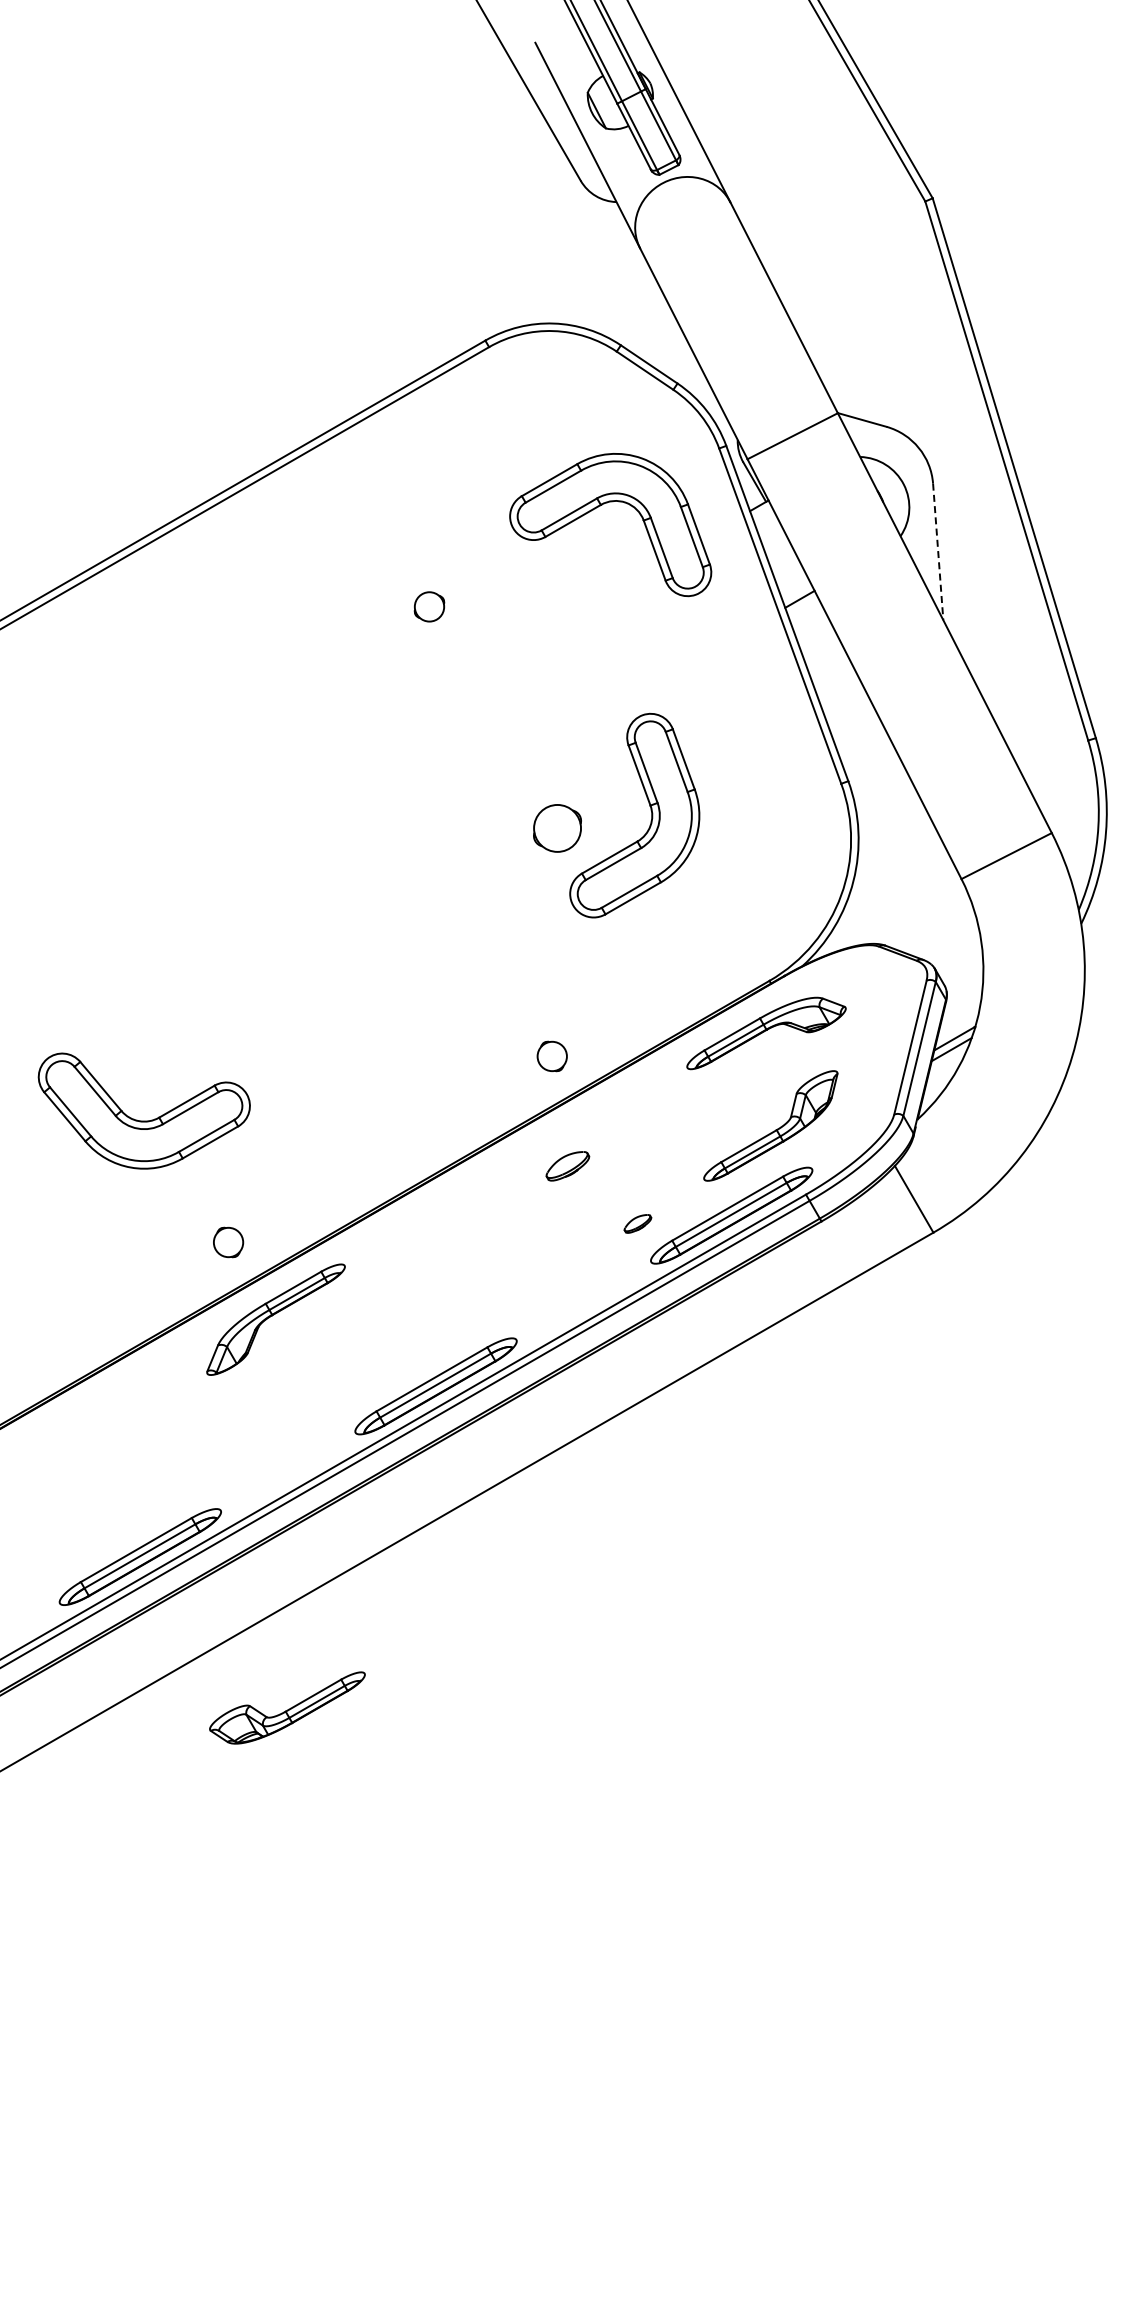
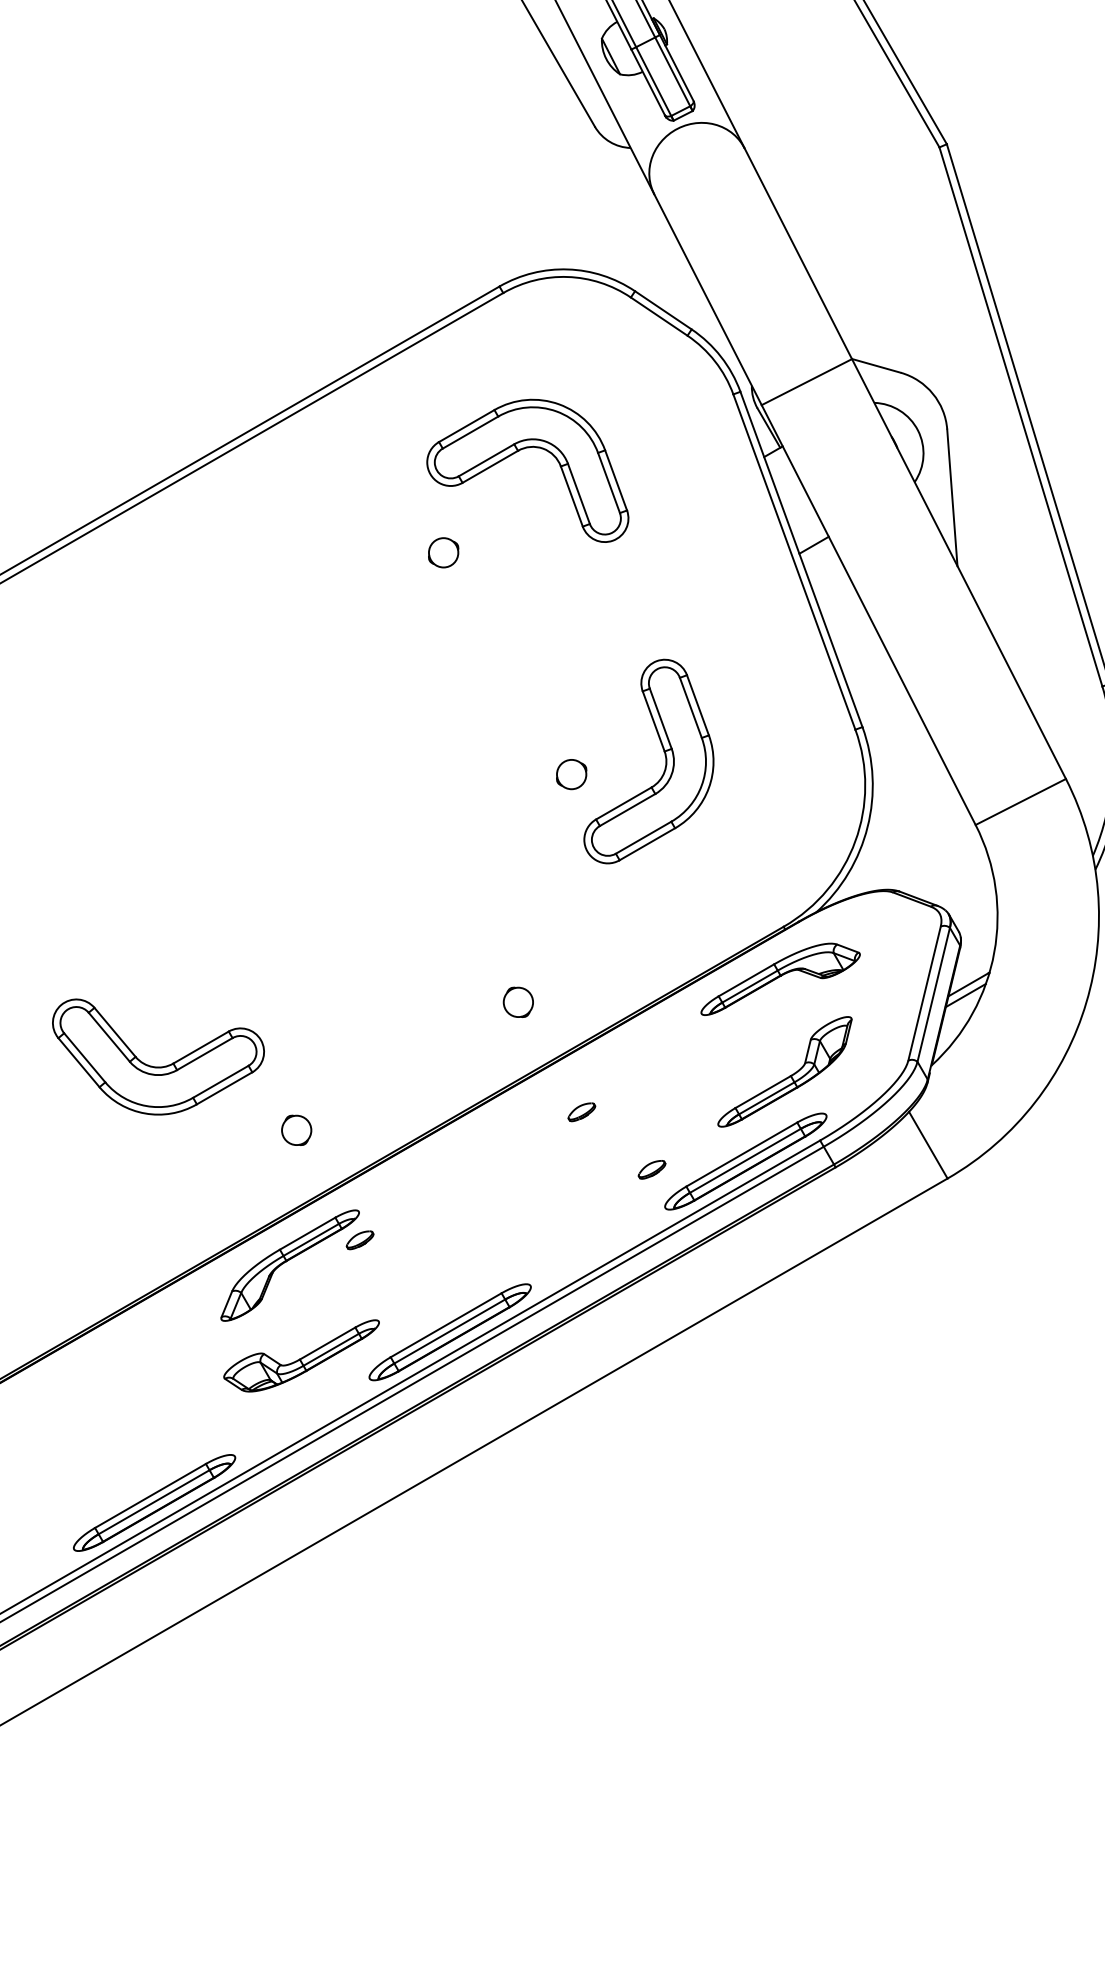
part: (600, 506) -> (517, 452), moved
line: (938, 552) -> (952, 498), dashed -> solid
part: (557, 828) -> (571, 774), size x0.62
part: (551, 1056) -> (517, 1002), moved
part: (567, 1166) -> (581, 1112), size x0.62
part: (228, 1242) -> (296, 1130), moved
part: (345, 1294) -> (359, 1240), added
part: (287, 1707) -> (301, 1355), moved

